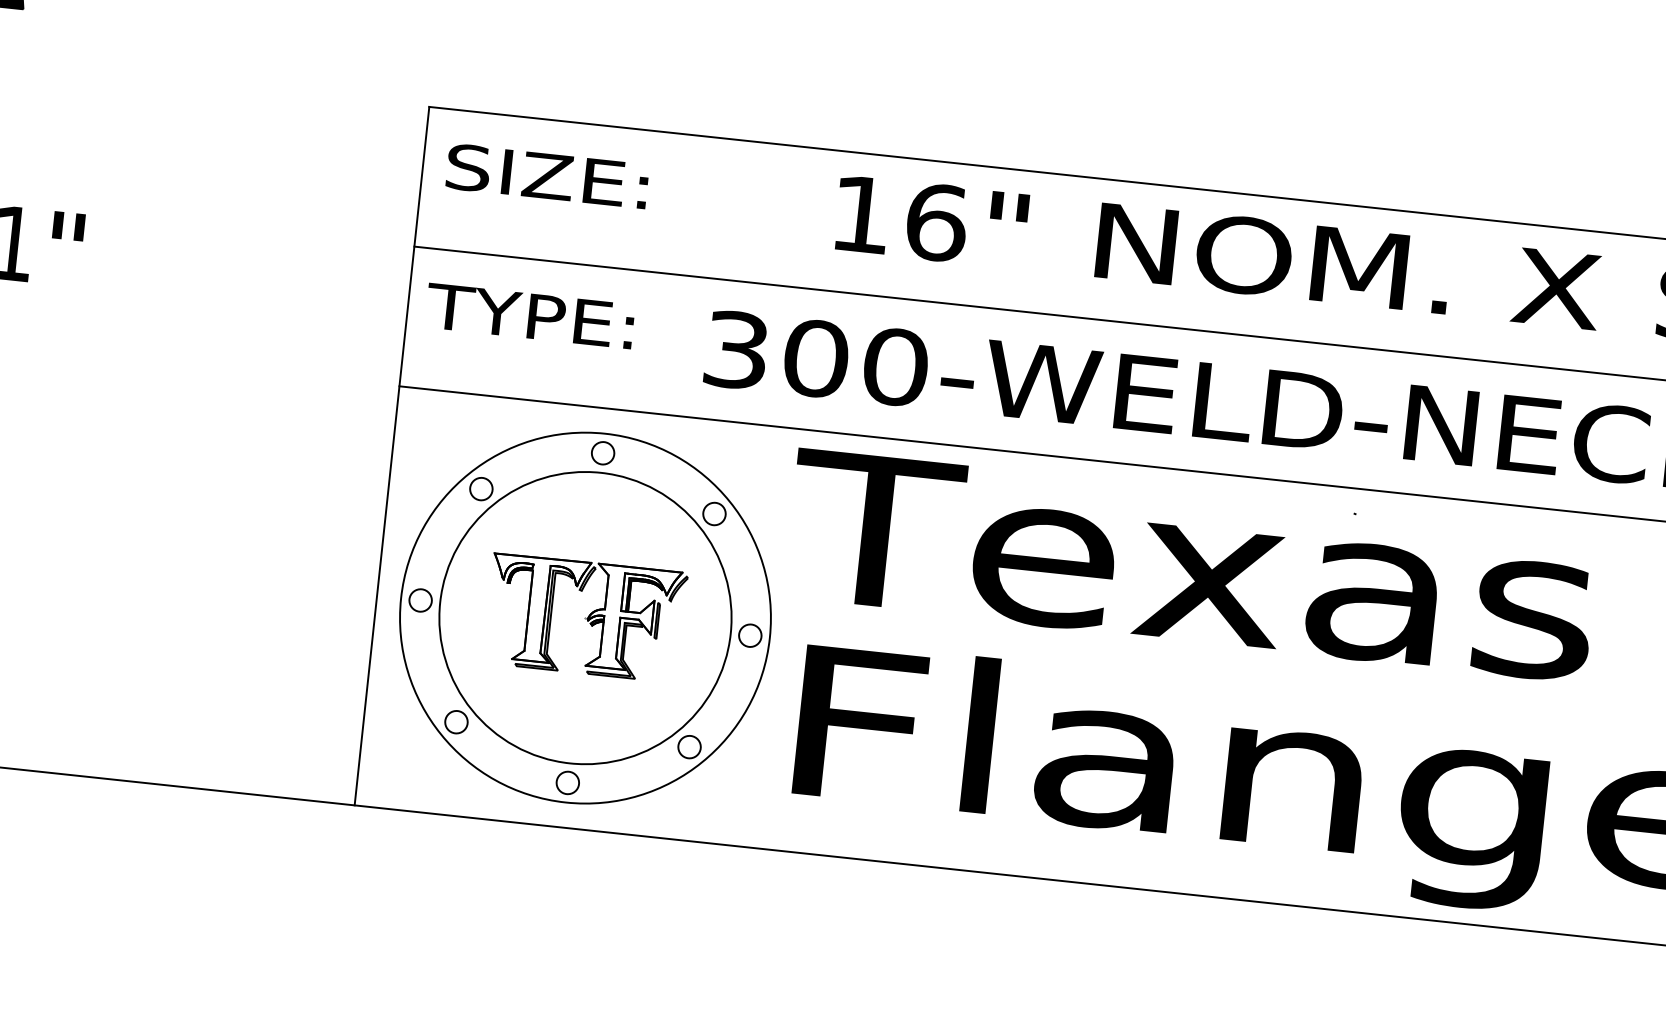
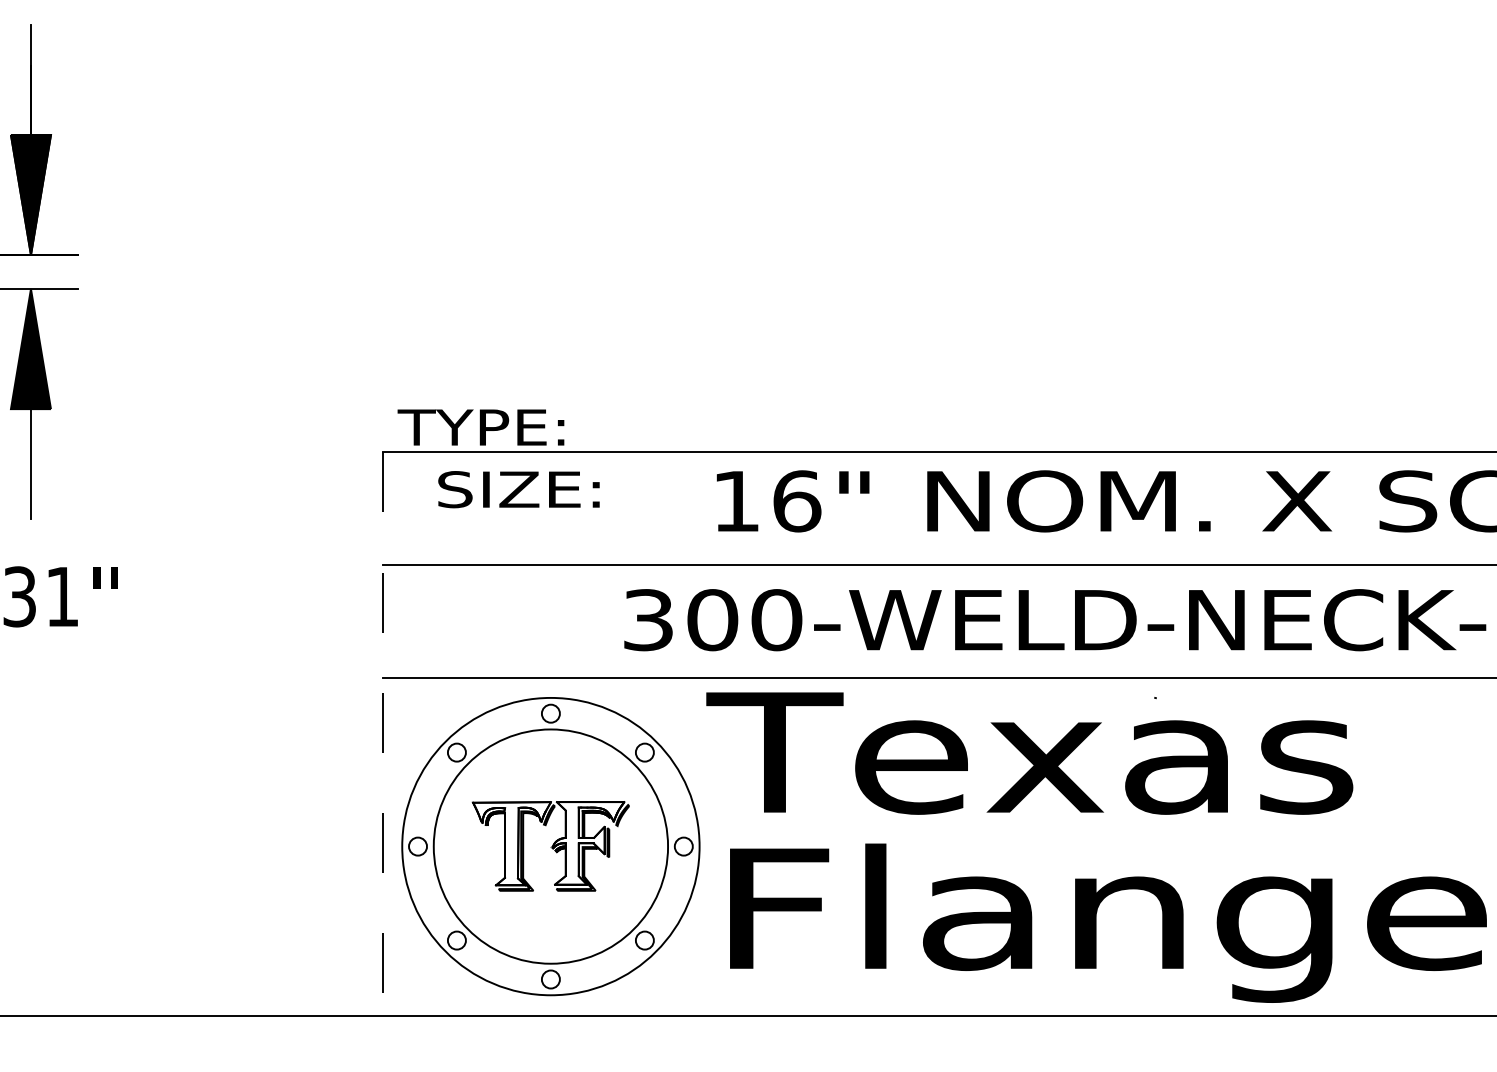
text: (546, 176) -> (518, 489), moved
text: (529, 315) -> (480, 427), moved
line: (391, 455) -> (382, 733), solid -> dashed

